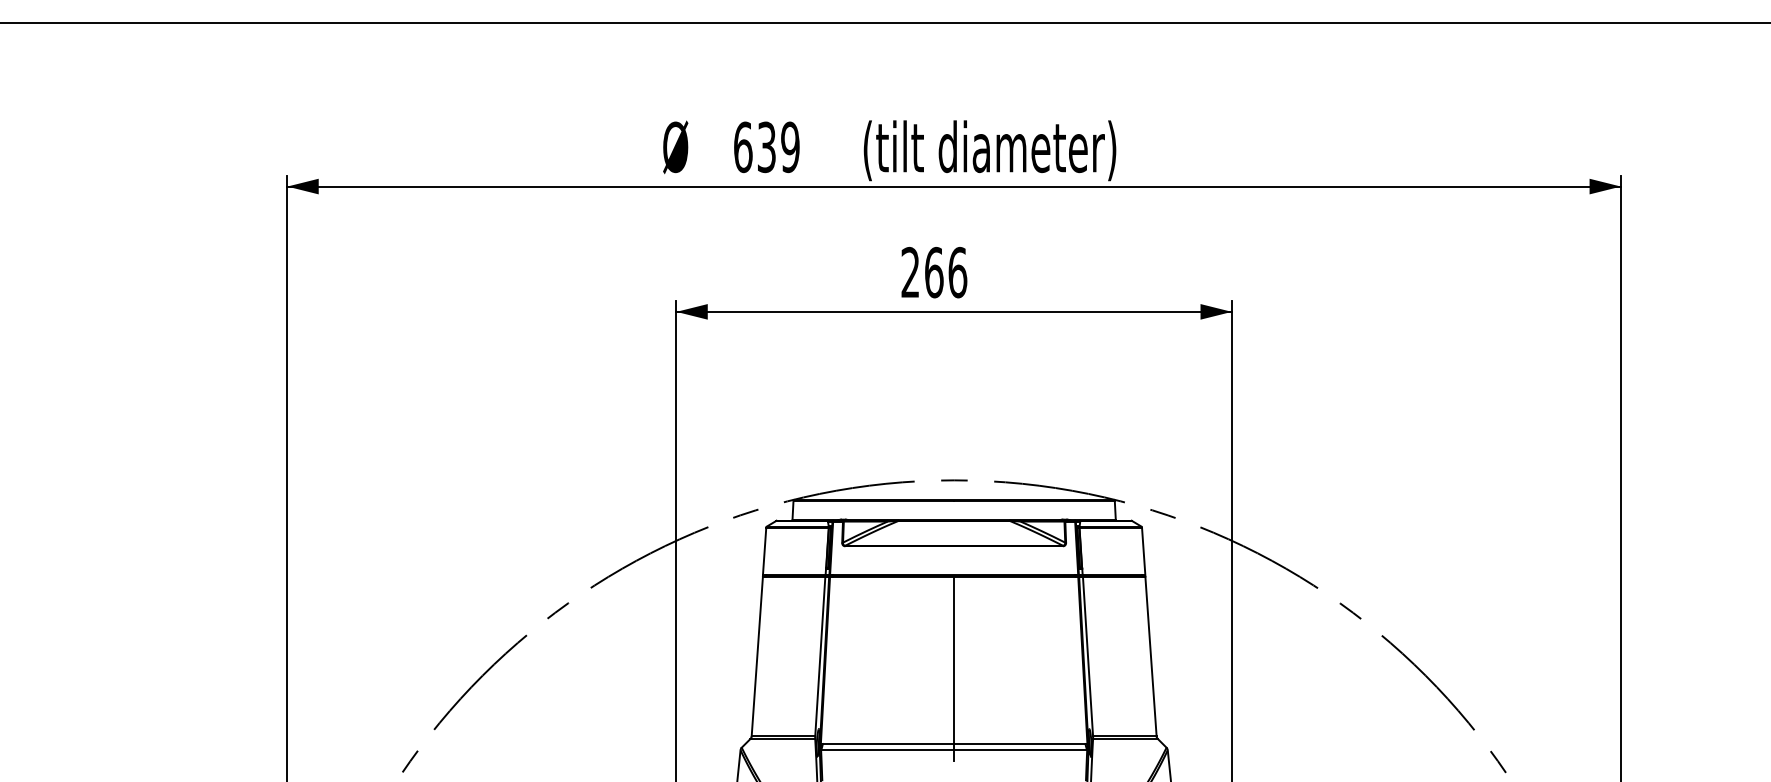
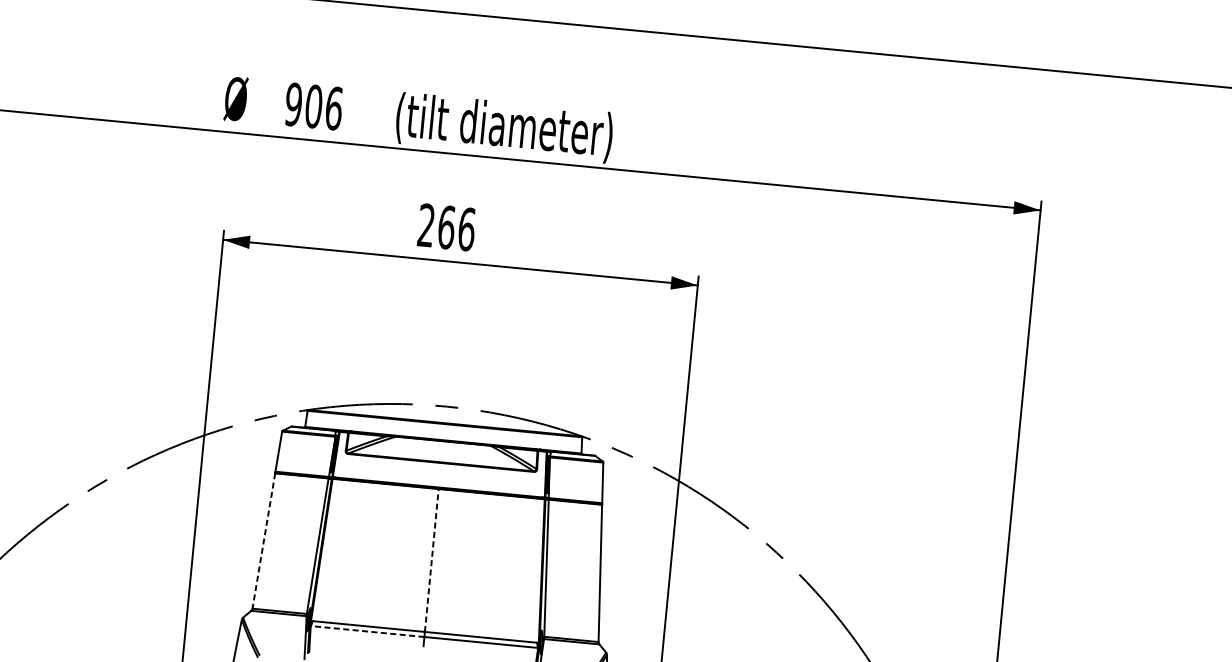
text: (766, 147) -> (313, 106), 639 -> 906
line: (757, 656) -> (264, 540), solid -> dashed
line: (954, 660) -> (432, 560), solid -> dashed
line: (887, 749) -> (367, 631), solid -> dashed

